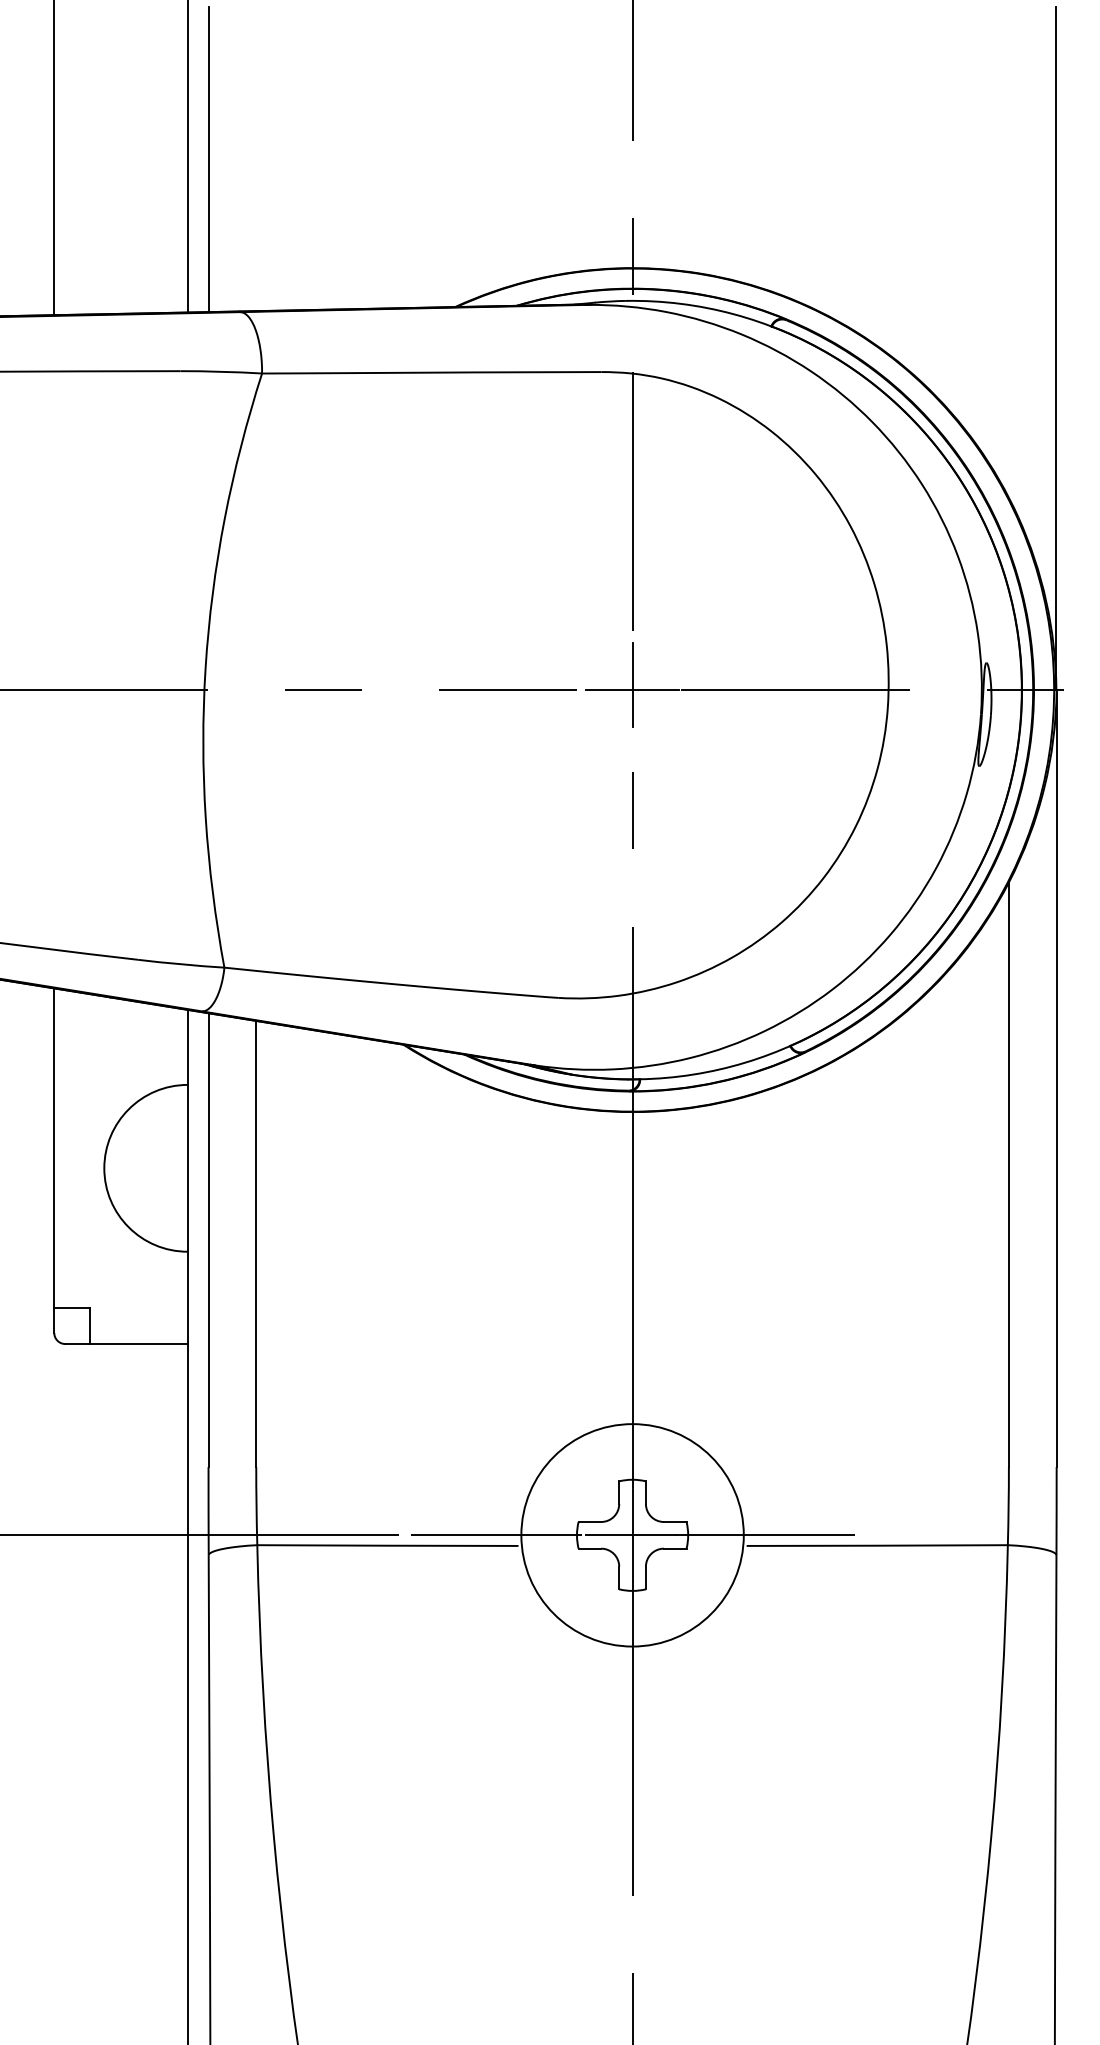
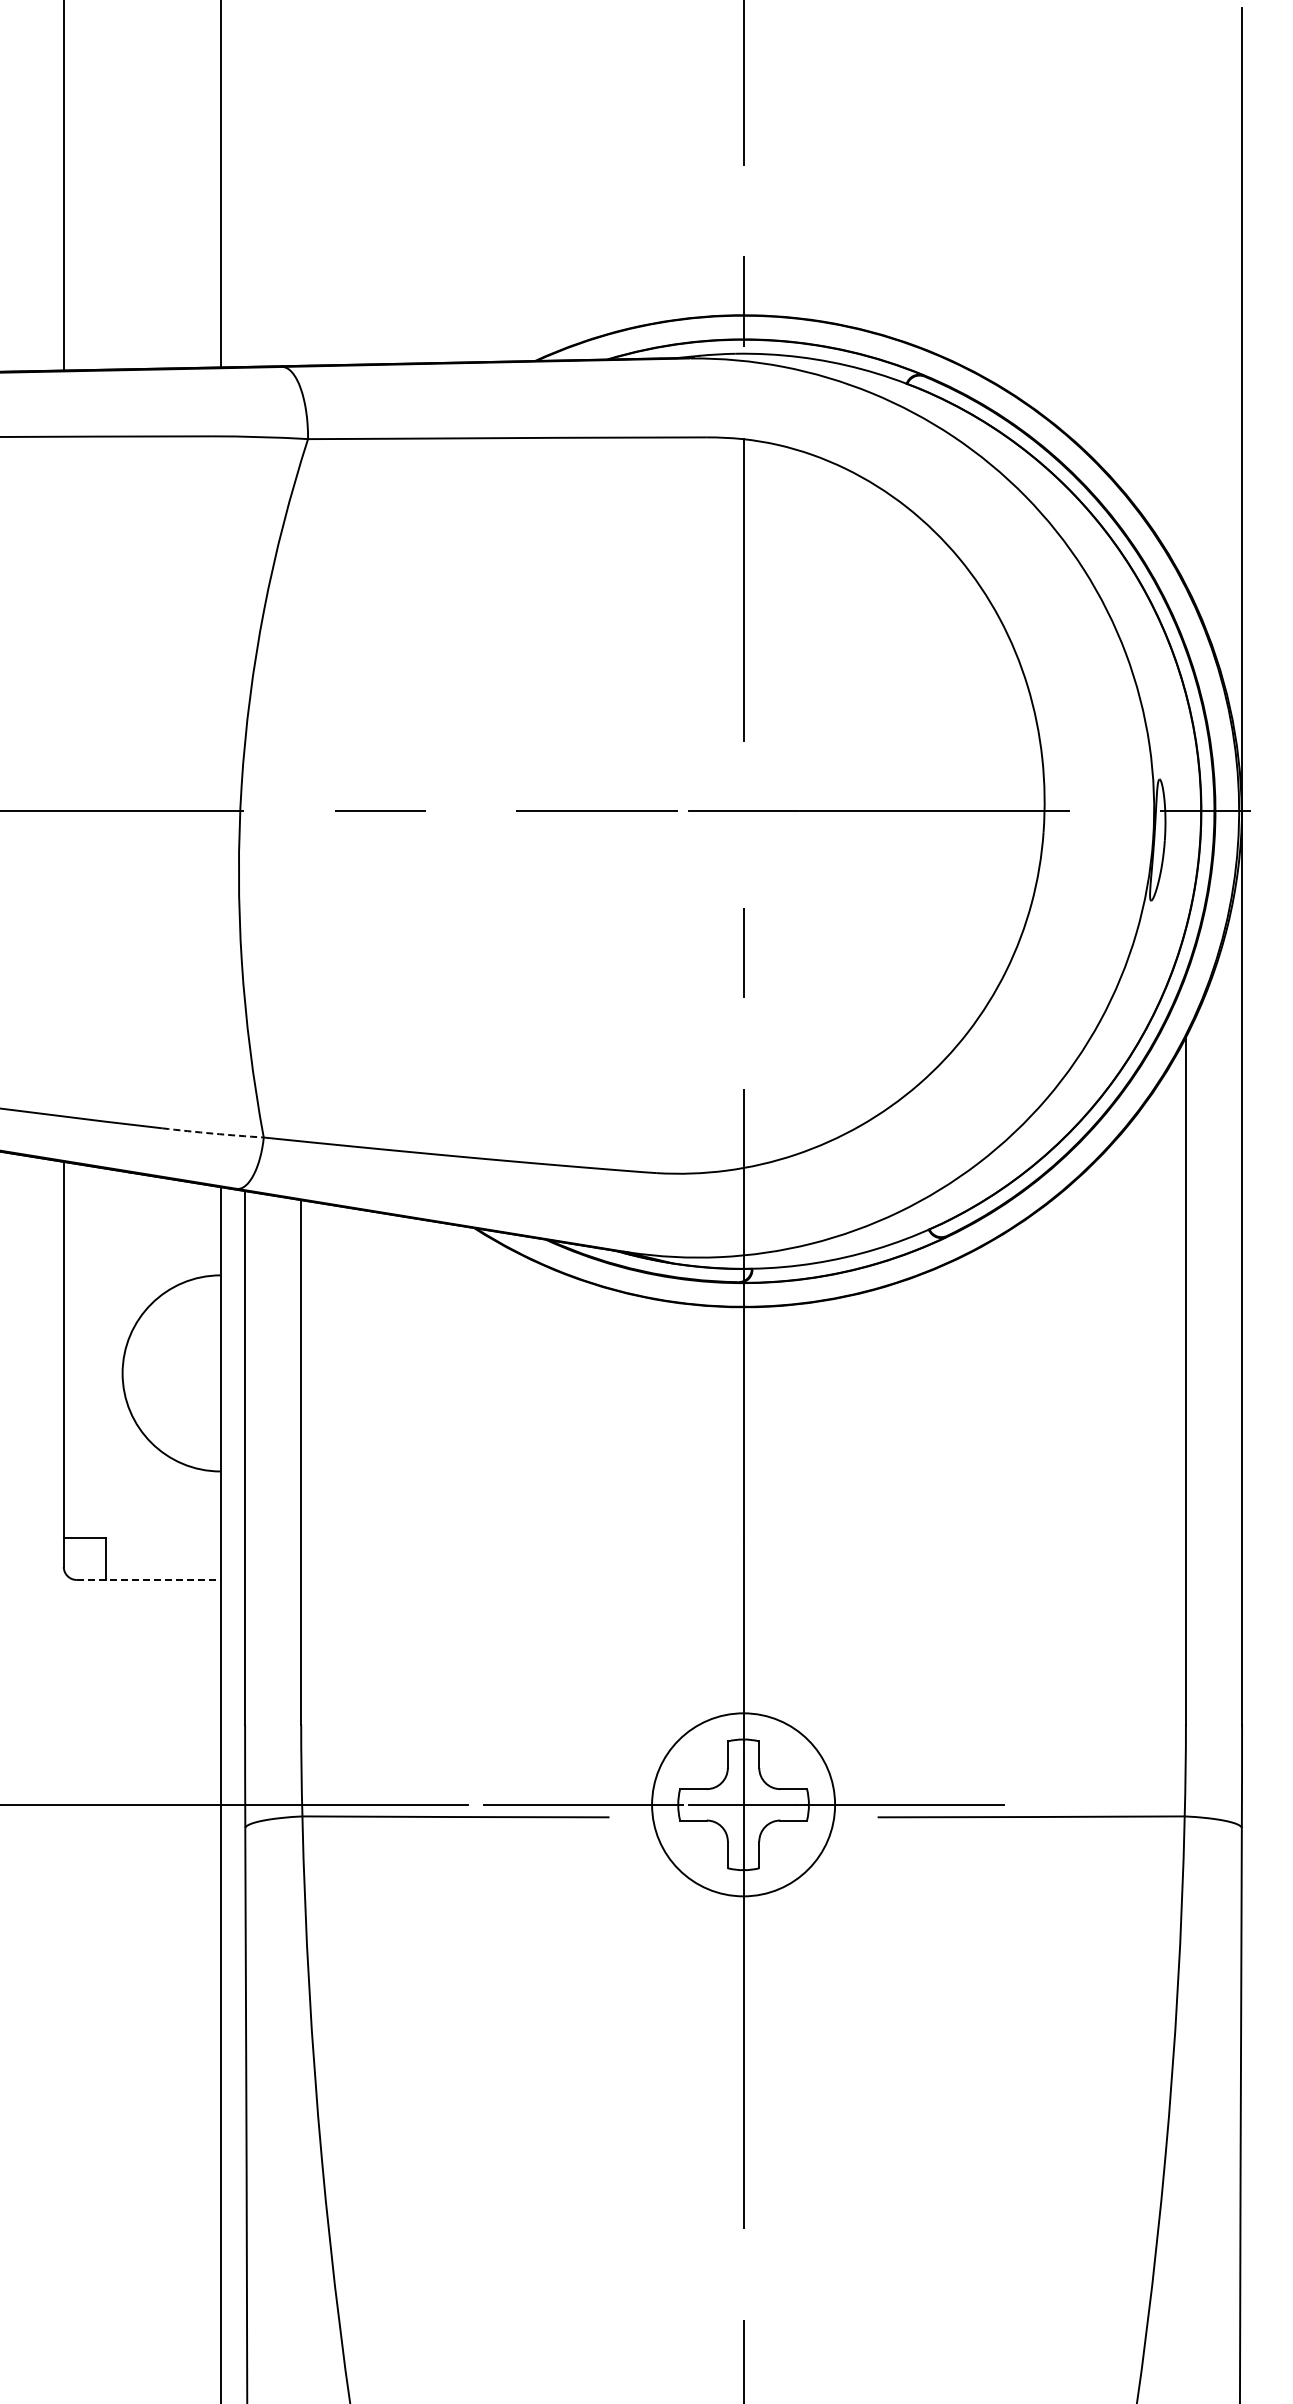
line: (208, 159) -> (245, 187), removed
line: (632, 685) -> (743, 805), removed
arc: (181, 964) -> (213, 1133), solid -> dashed
line: (126, 1343) -> (148, 1579), solid -> dashed
circle: (632, 1535) -> (743, 1804), size x0.7

